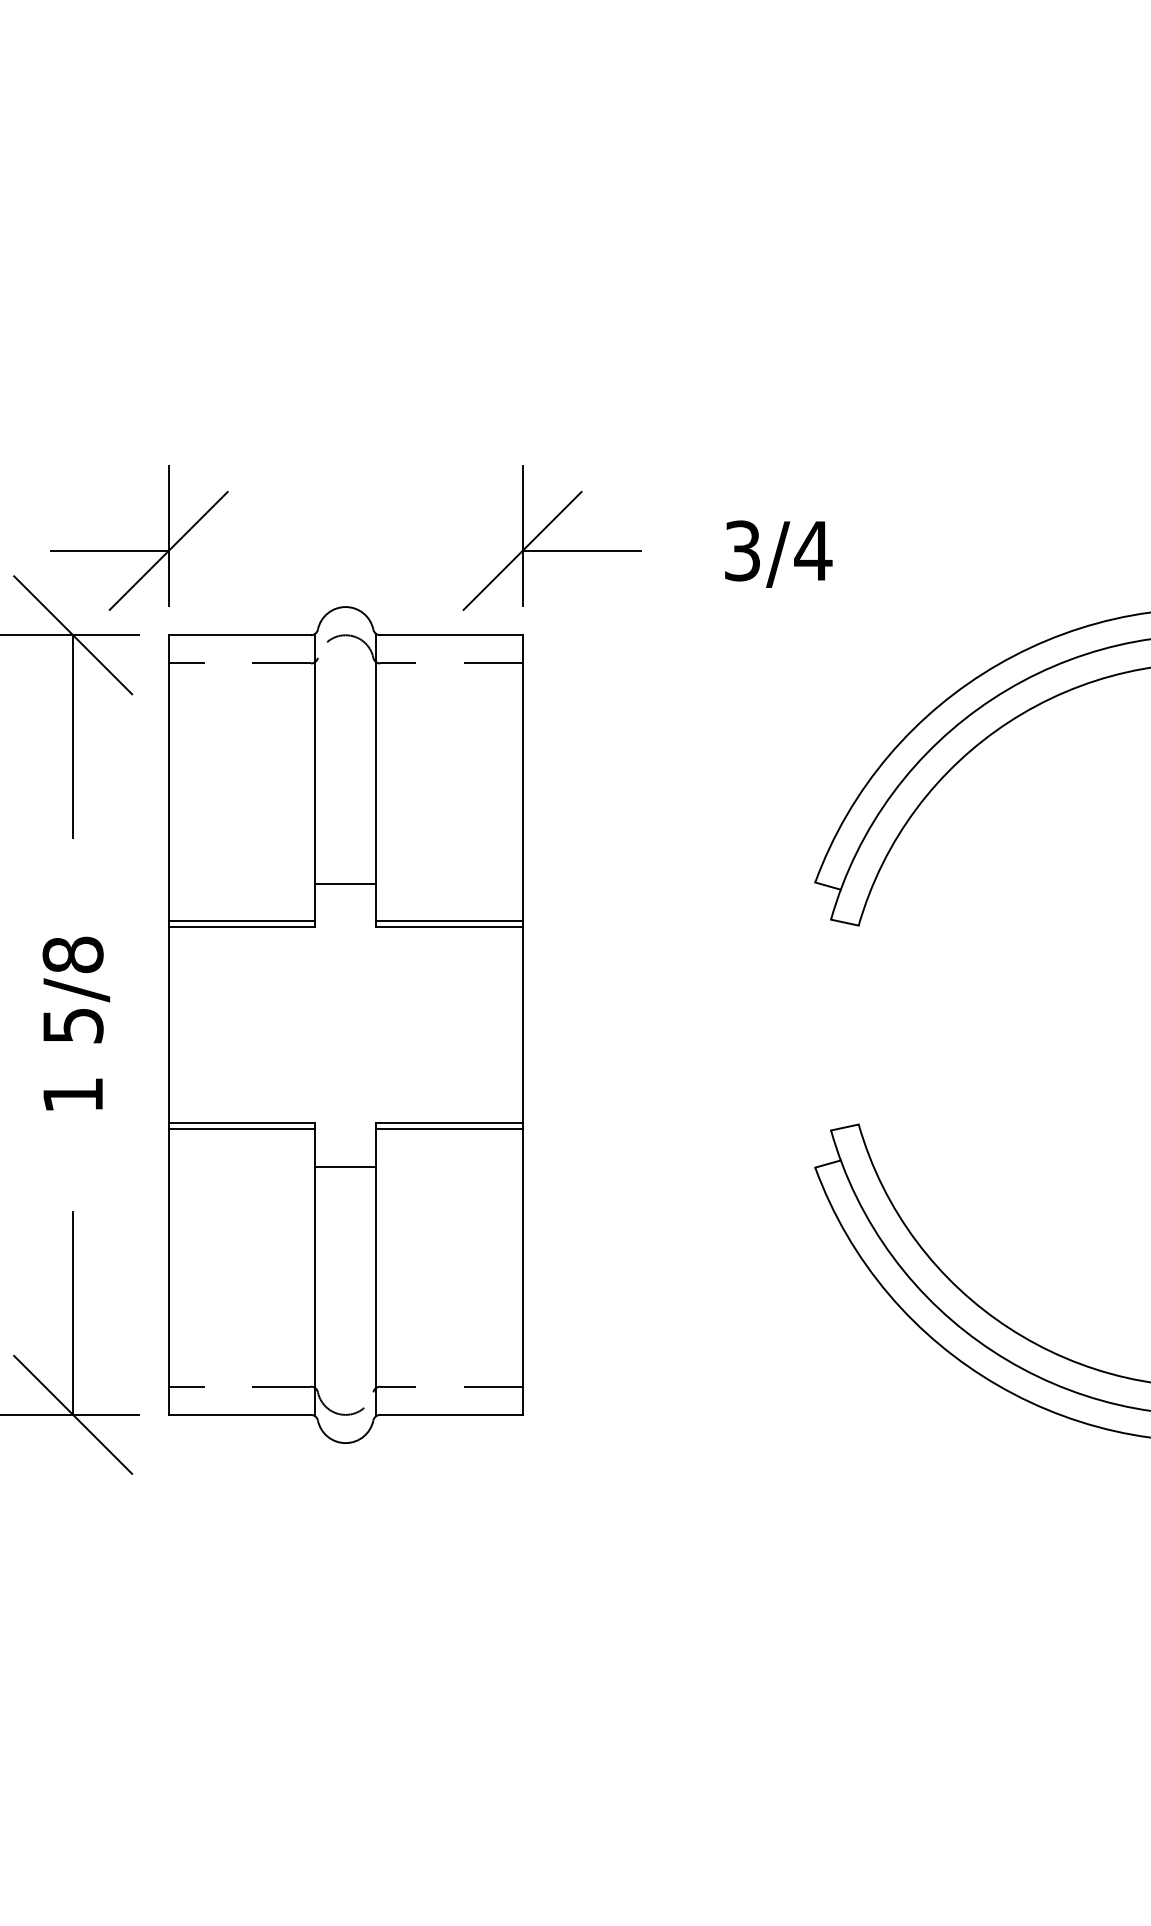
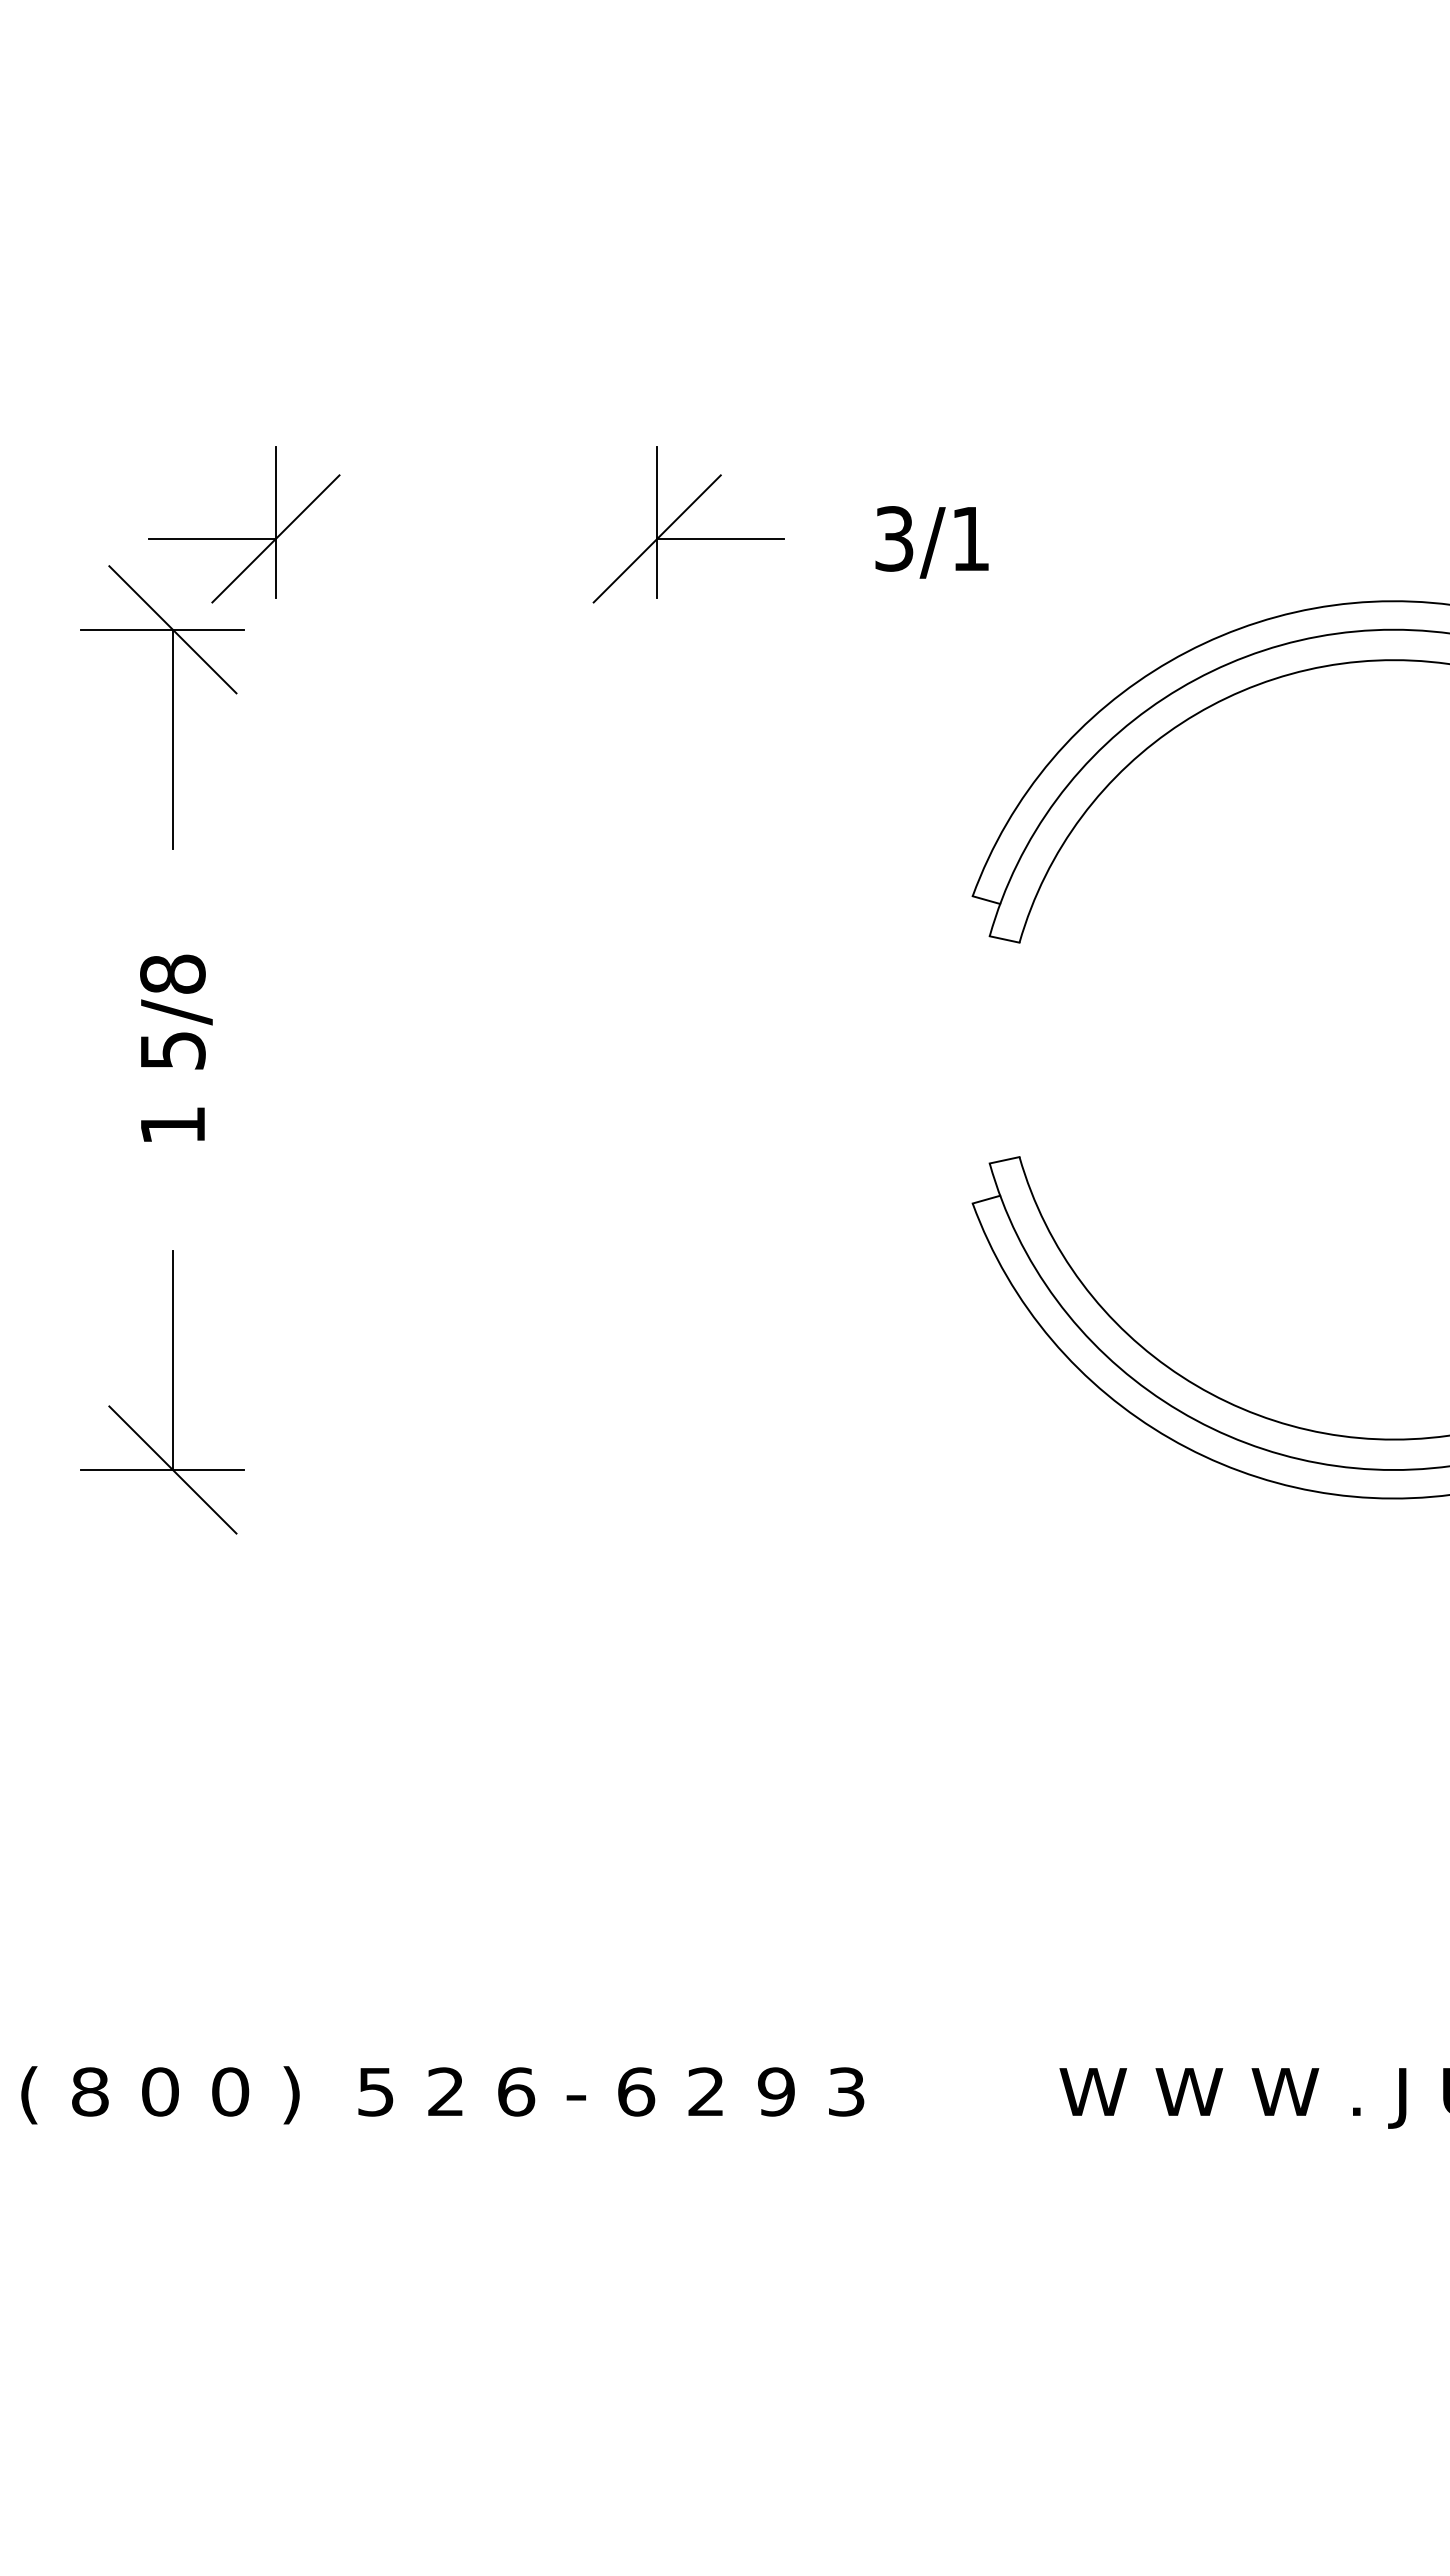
text: (813, 550) -> (970, 538), 3/4 -> 3/1
part: (345, 1024) -> (466, 1049), removed

